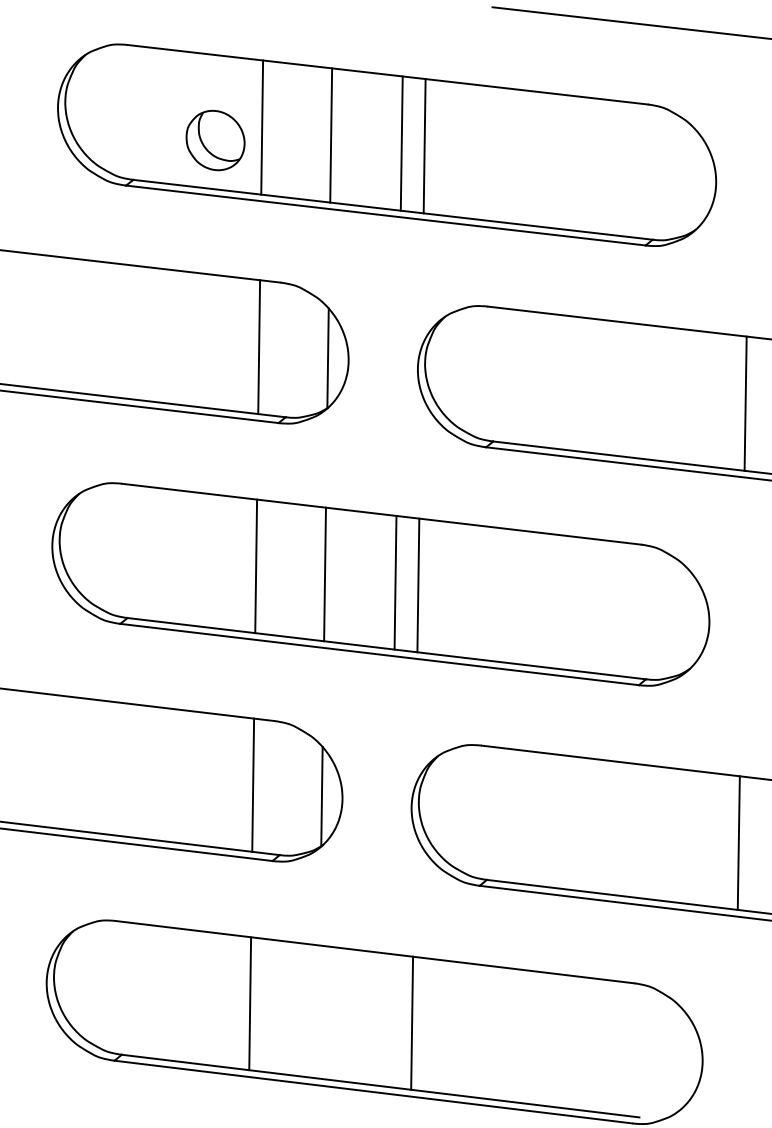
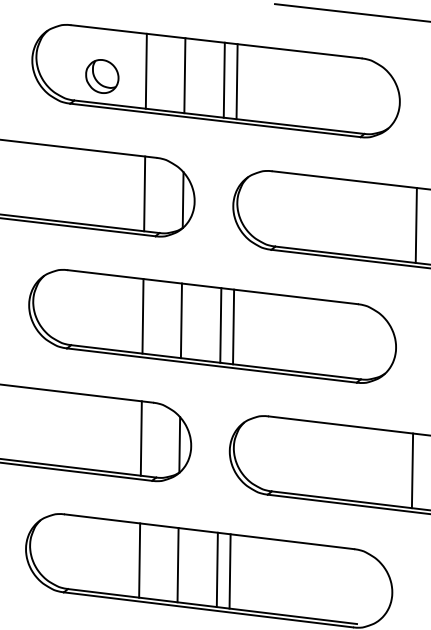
part: (215, 140) -> (102, 76), moved
line: (317, 1012) -> (177, 565), added
line: (387, 1019) -> (216, 569), added

